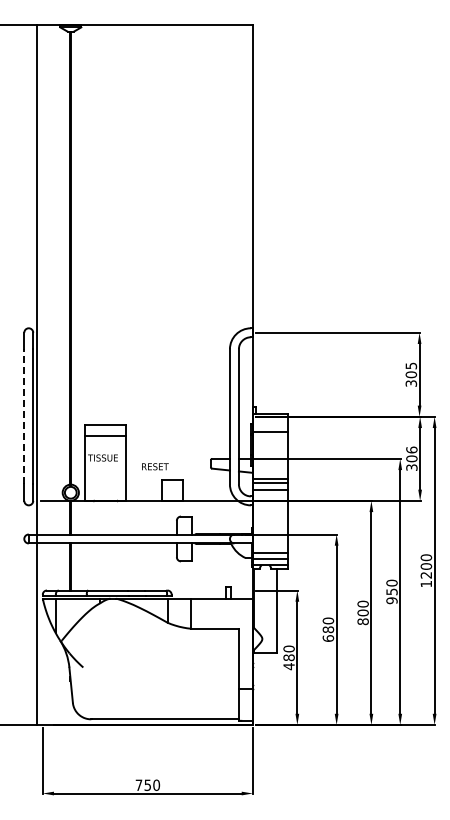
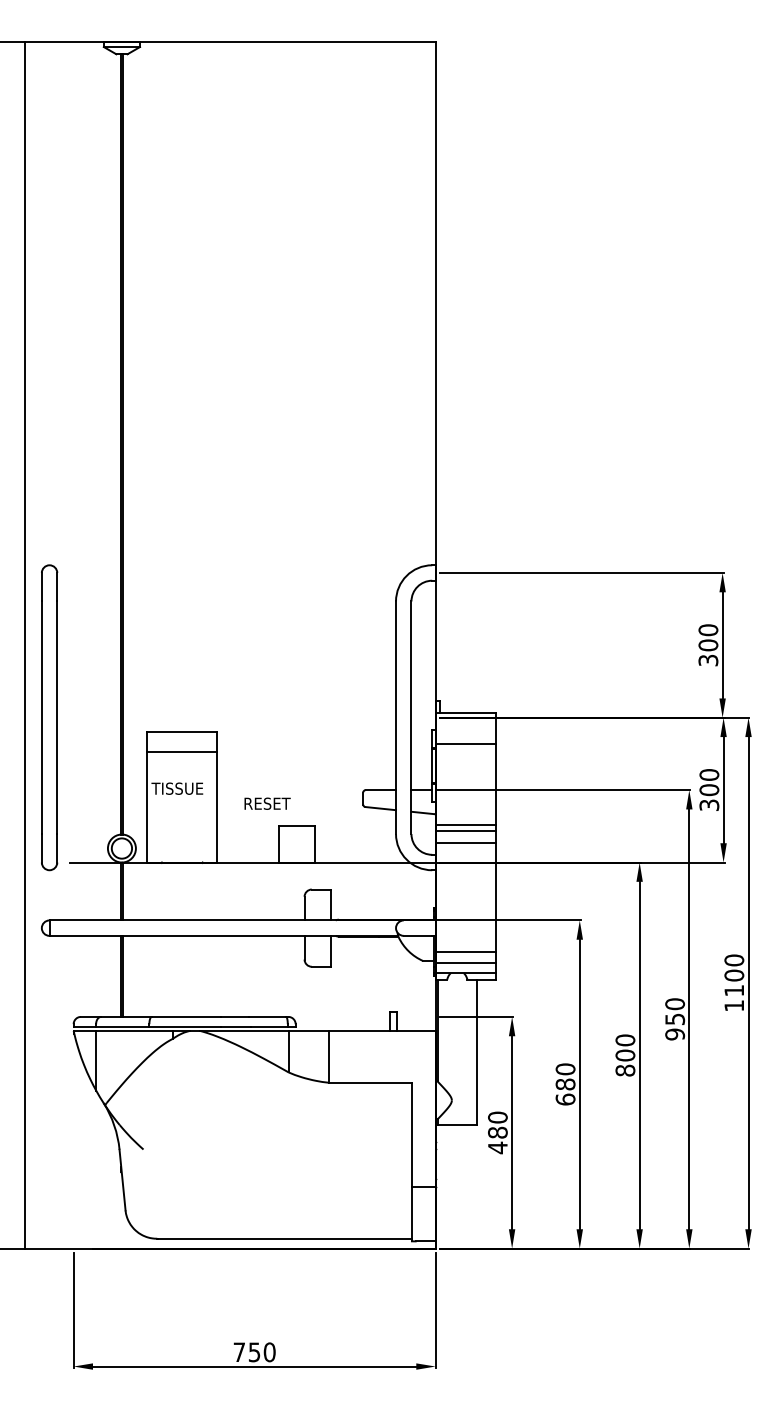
text: (411, 365) -> (708, 629), 305 -> 300
line: (36, 374) -> (24, 644), moved
line: (24, 416) -> (42, 717), dashed -> solid
text: (411, 449) -> (708, 774), 306 -> 300
text: (425, 575) -> (732, 991), 1200 -> 1100

